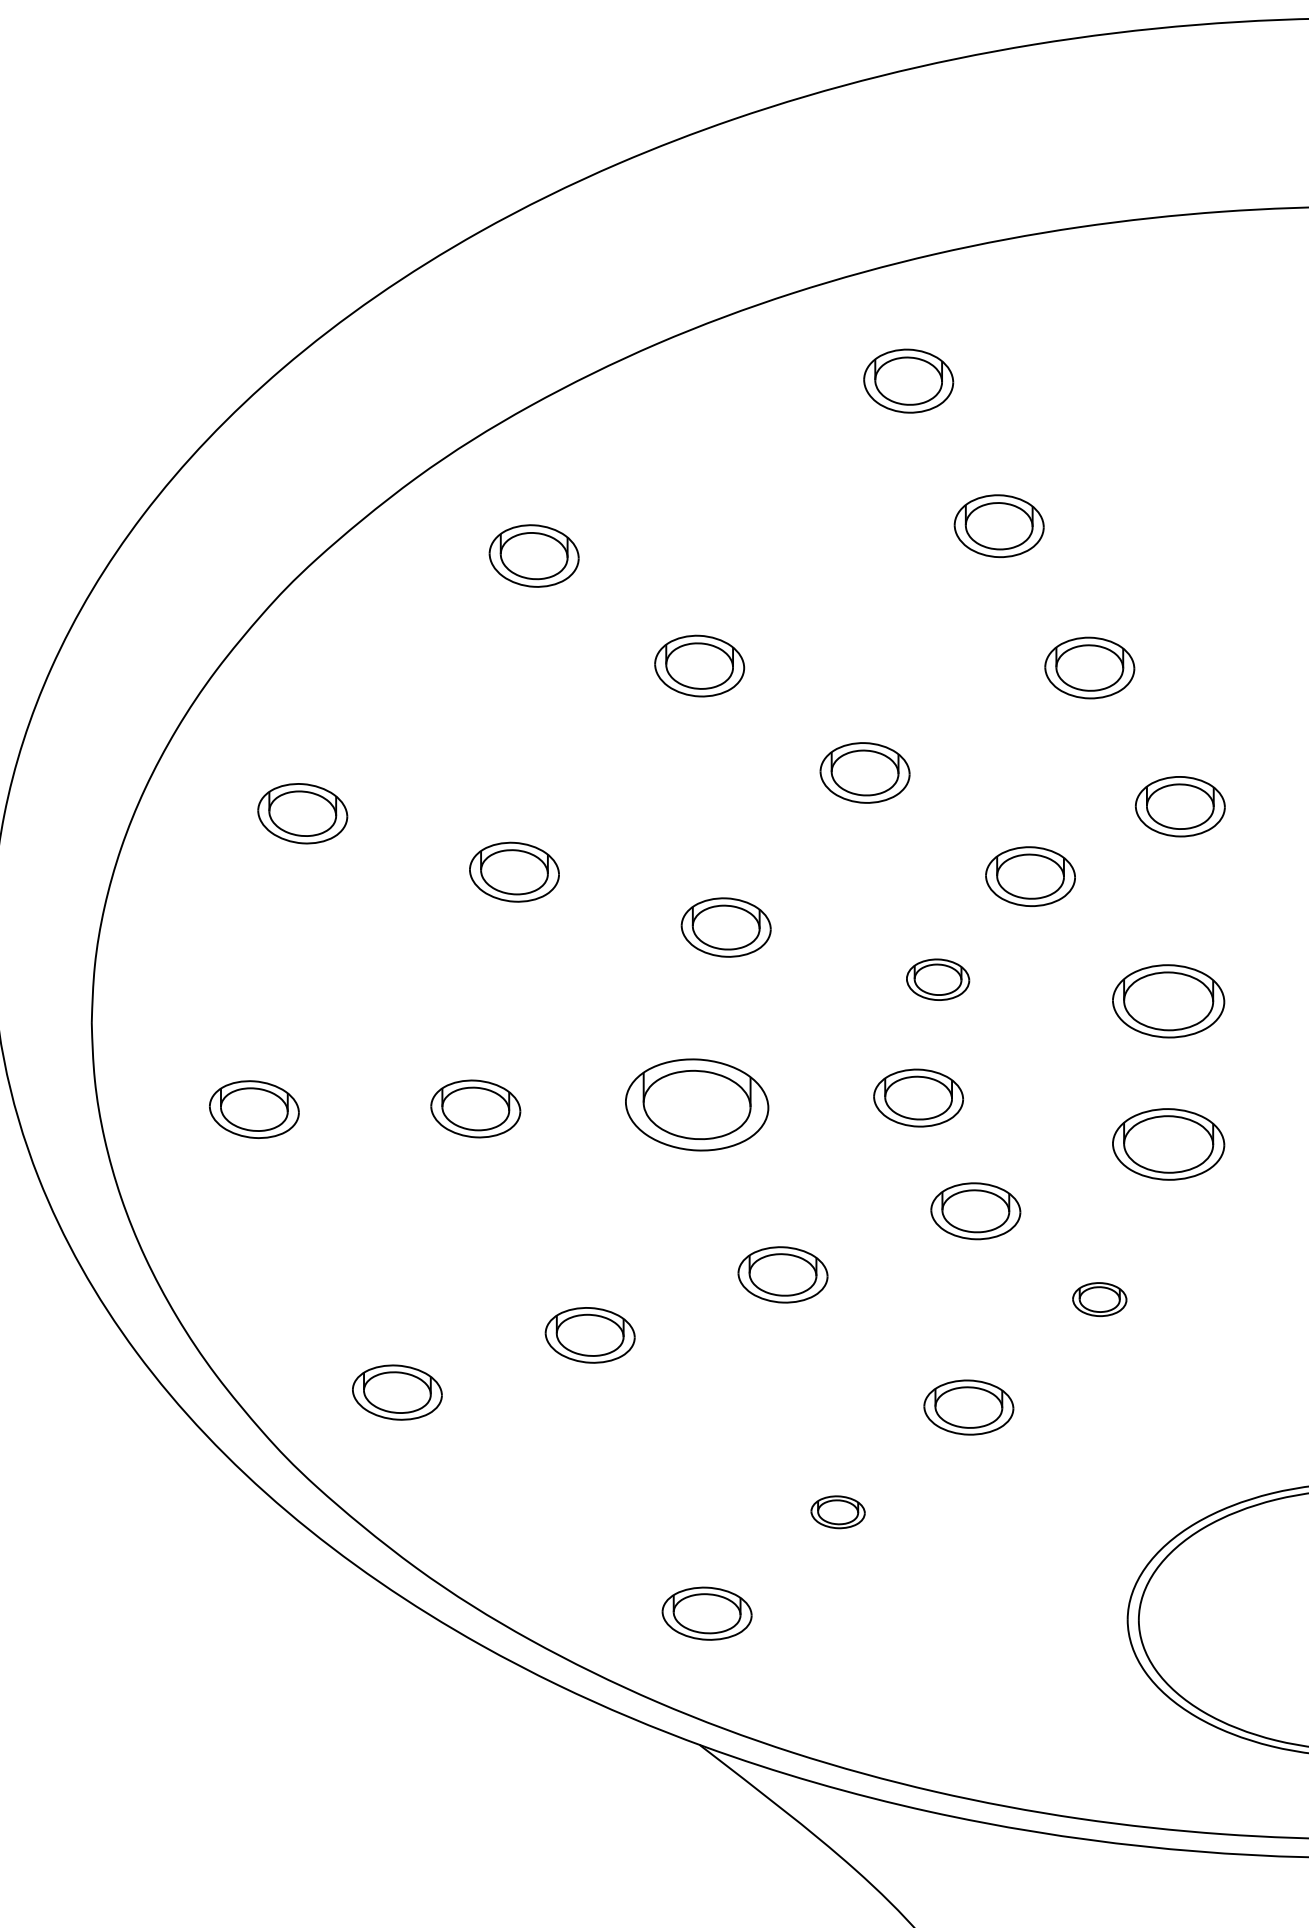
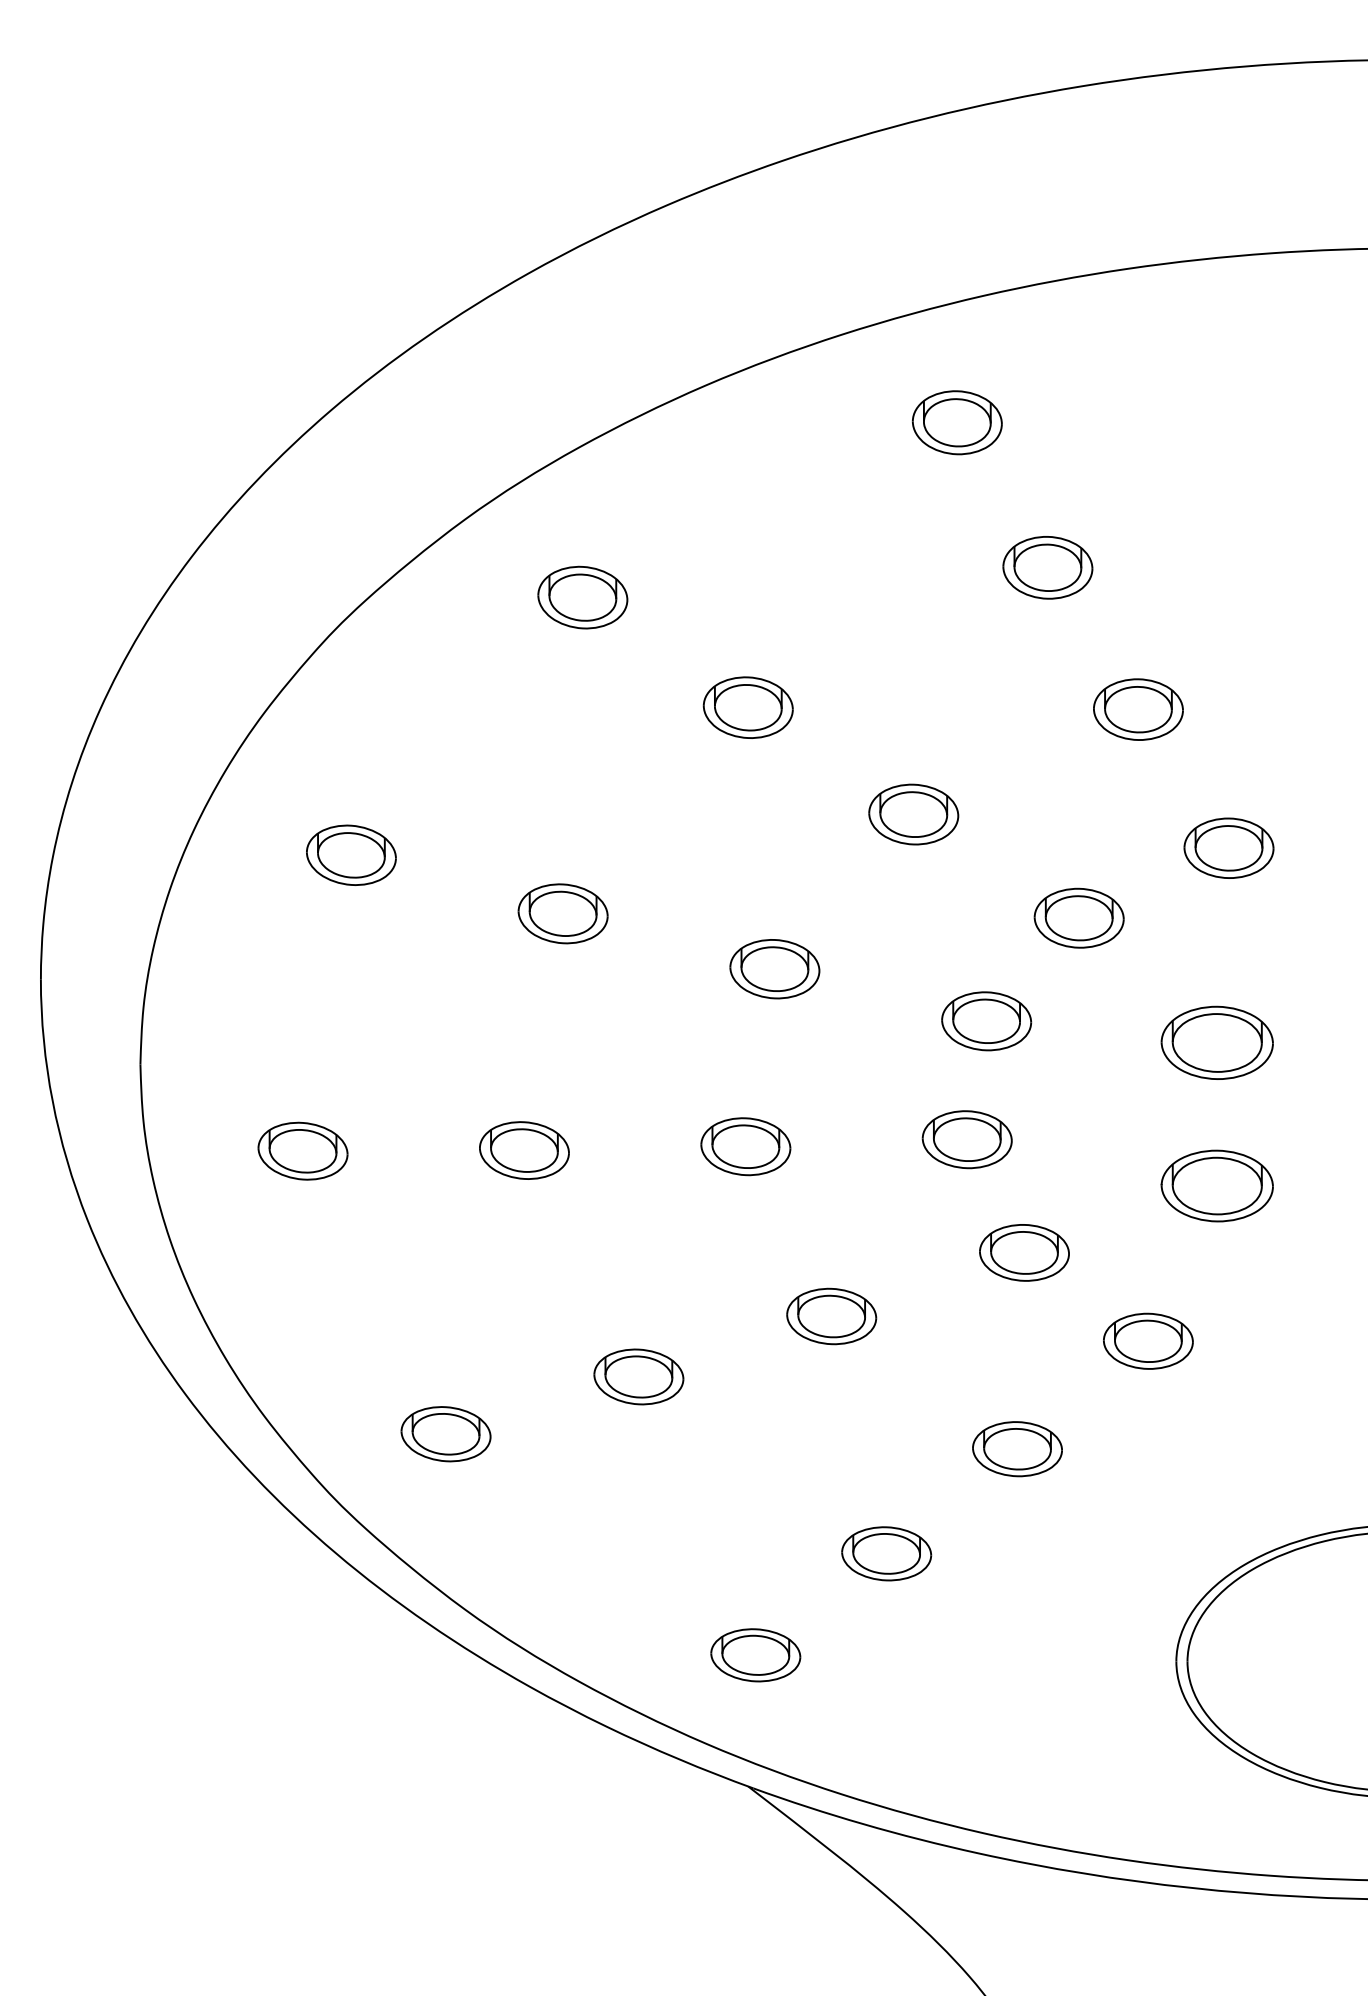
part: (937, 979) -> (986, 1021), size x1.43
part: (696, 1104) -> (745, 1146), size x0.62
part: (1099, 1298) -> (1148, 1340), size x1.67
part: (837, 1511) -> (886, 1553), size x1.67

